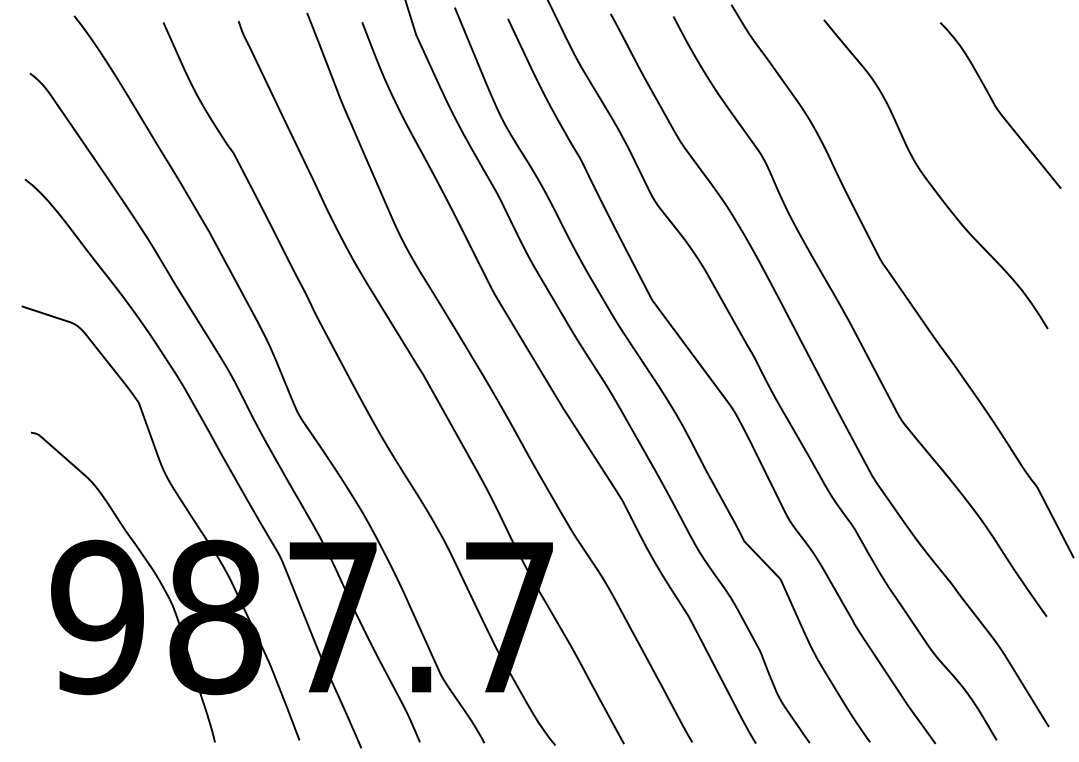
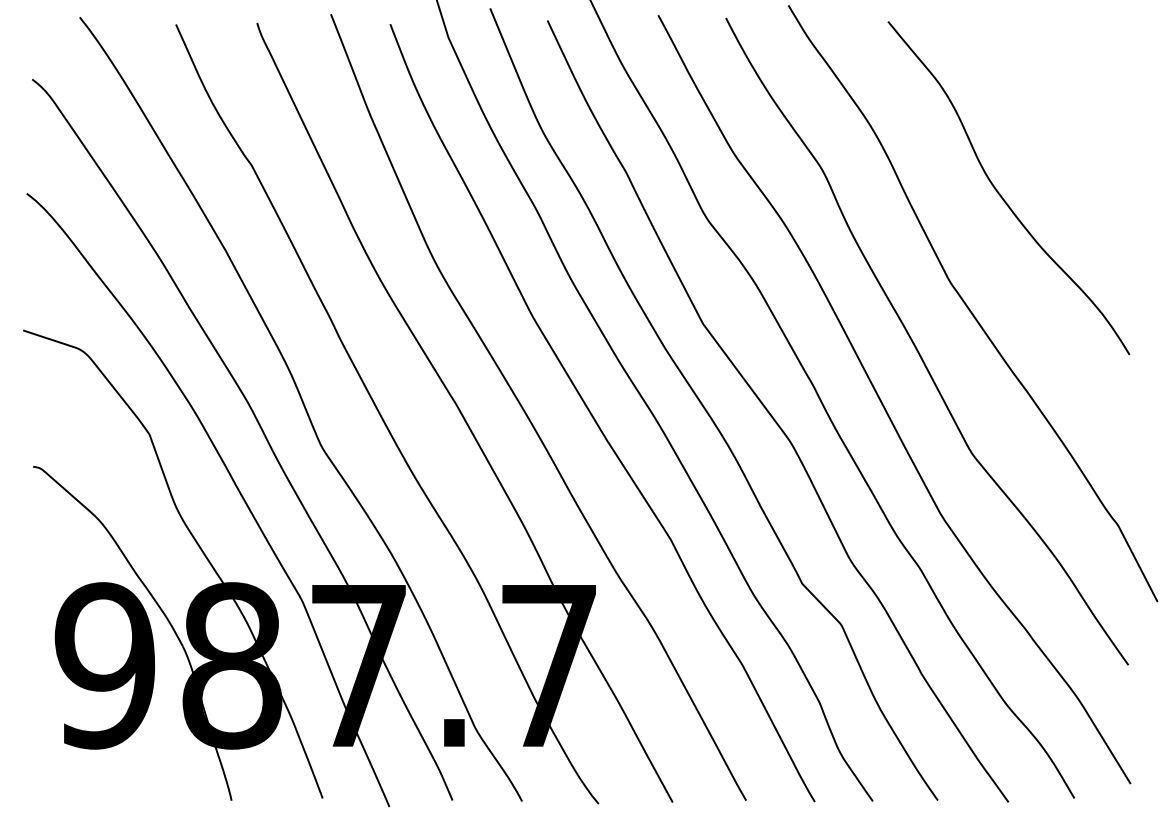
curve: (997, 107) -> (1075, 116), removed

